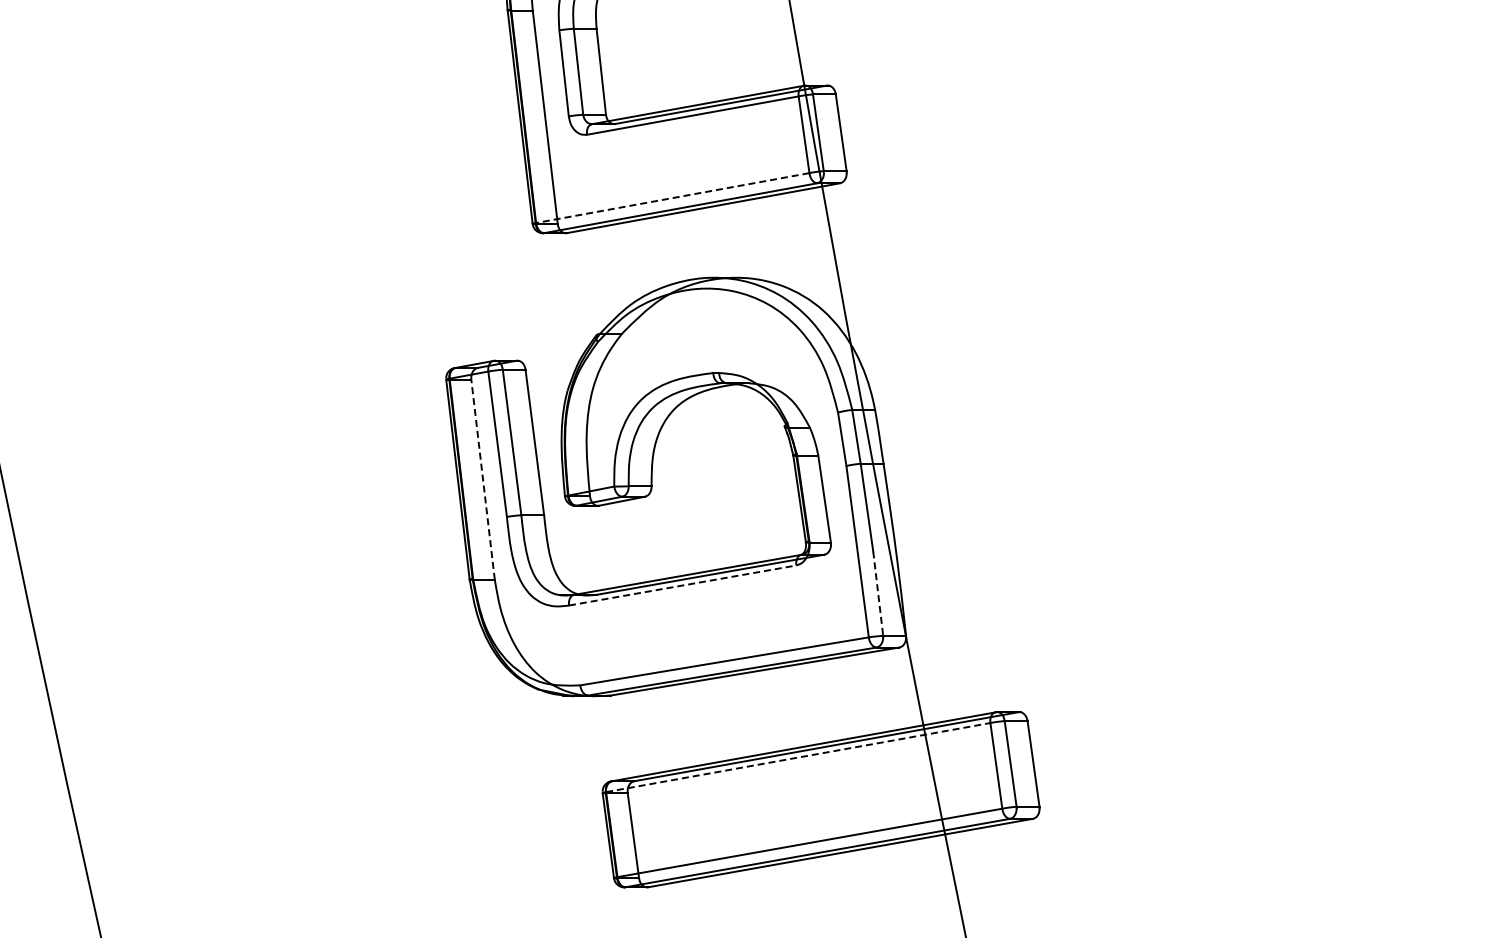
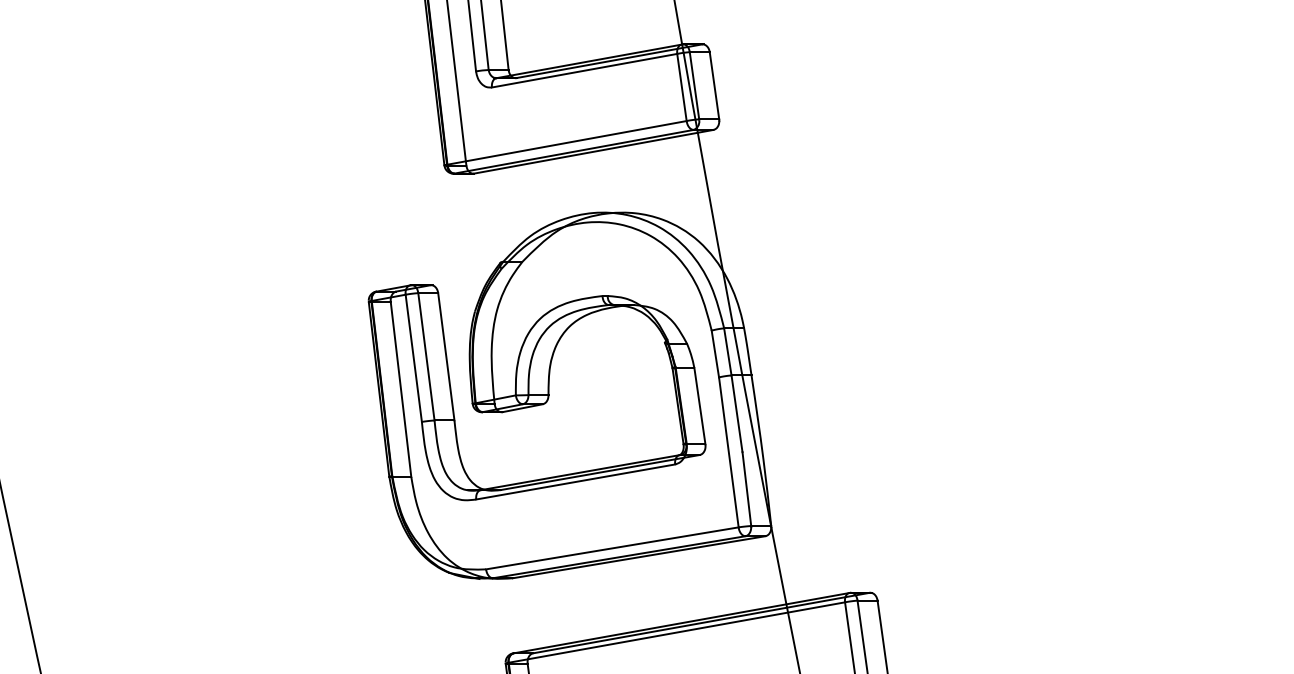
line: (672, 198) -> (566, 143), dashed -> solid
line: (483, 479) -> (401, 389), dashed -> solid
line: (683, 585) -> (576, 481), dashed -> solid
line: (878, 593) -> (747, 488), dashed -> solid
line: (798, 757) -> (677, 632), dashed -> solid

